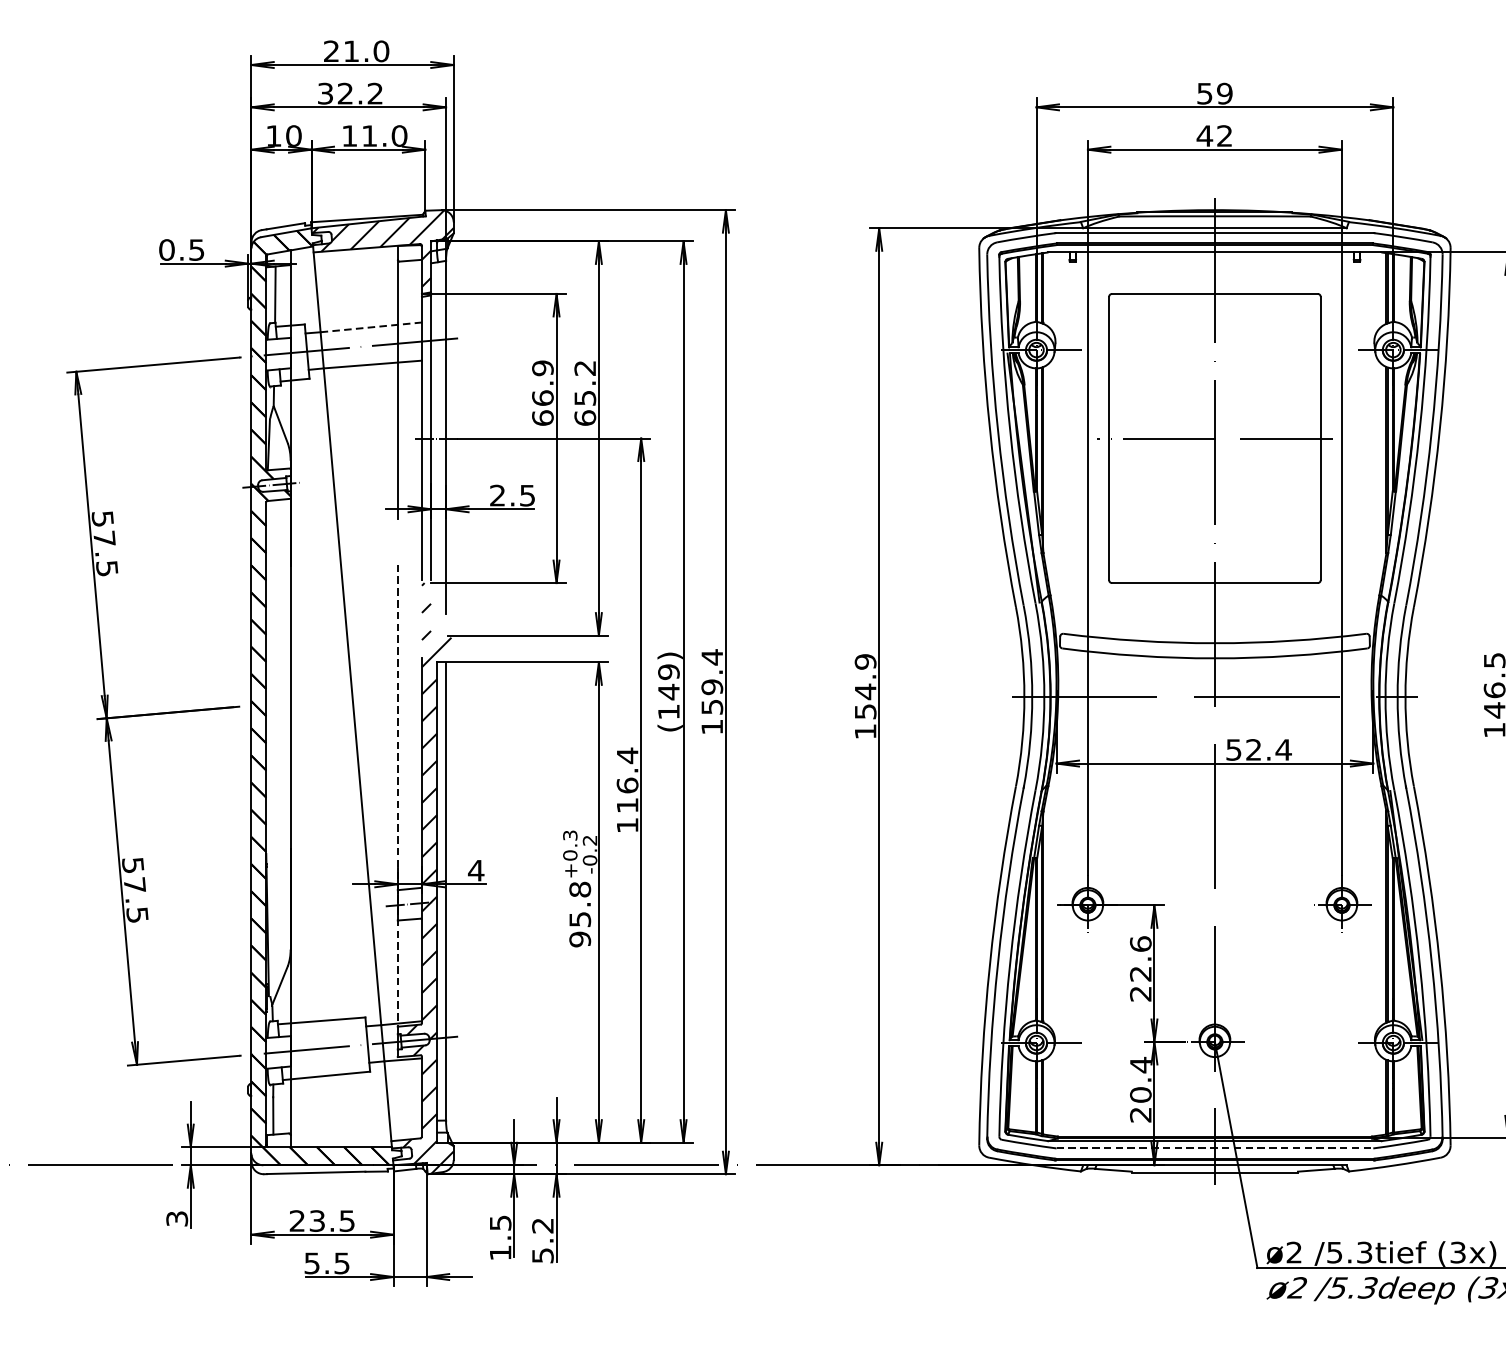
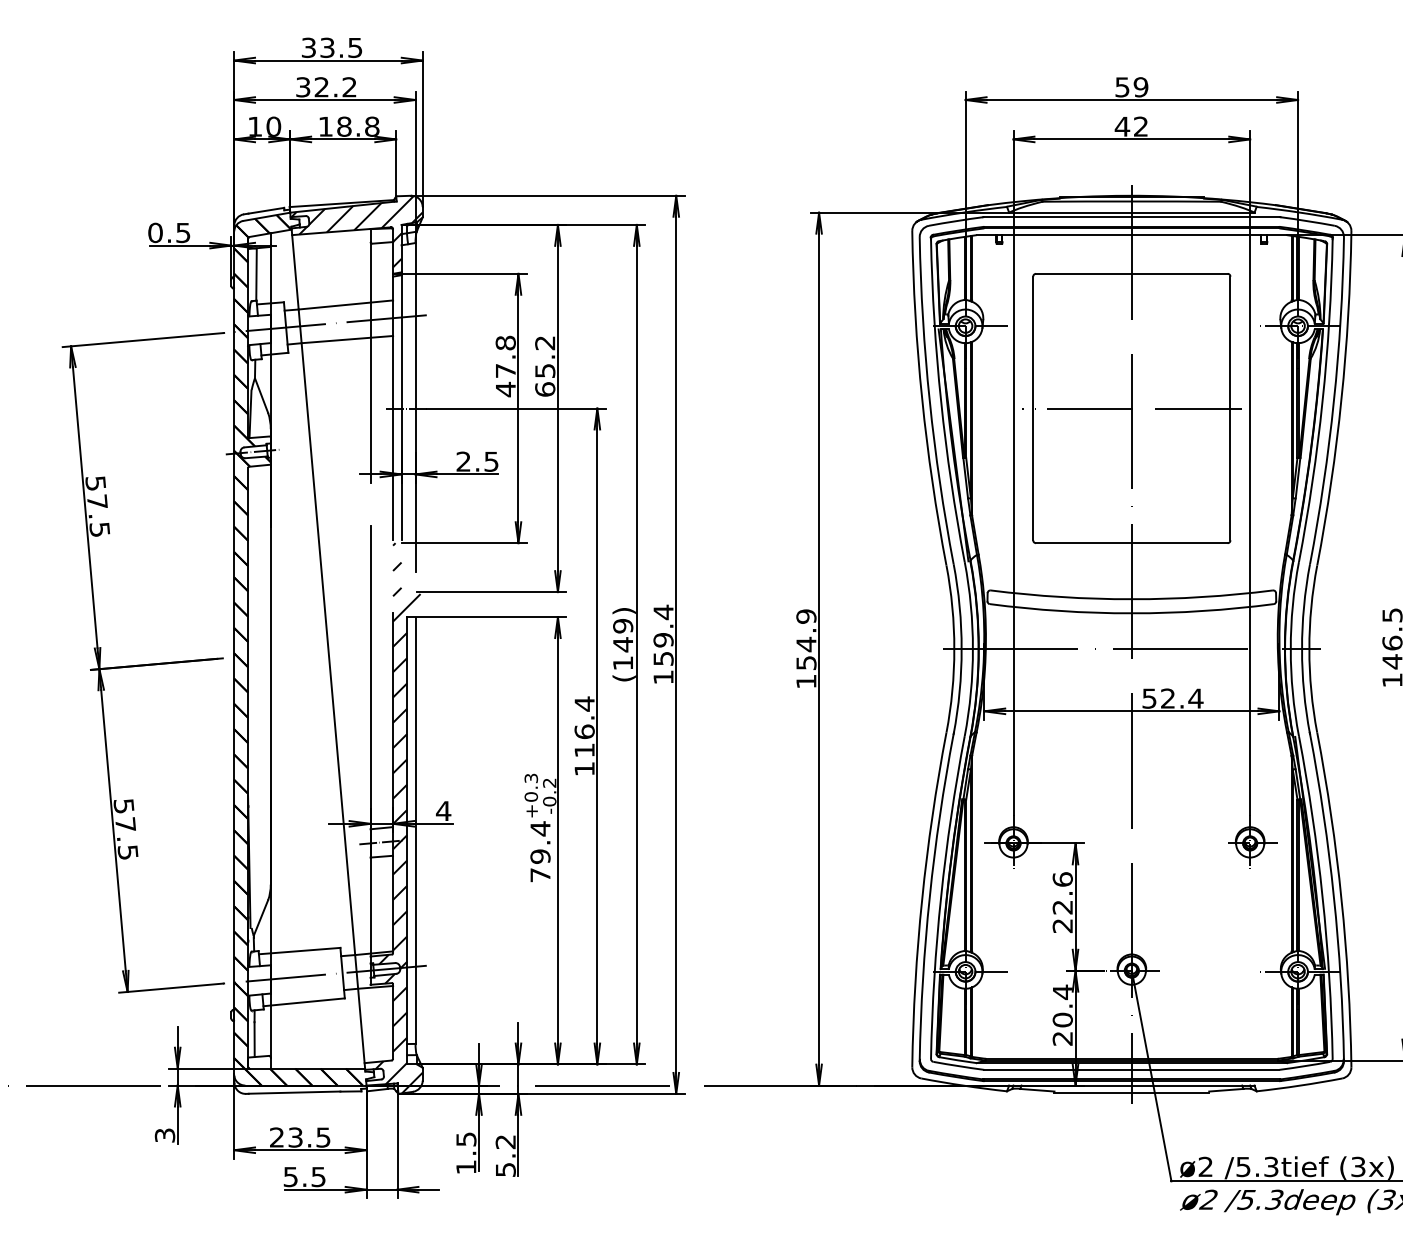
text: (355, 51) -> (331, 47), 21.0 -> 33.5
text: (384, 135) -> (358, 126), 11.0 -> 18.8
line: (371, 326) -> (346, 304), dashed -> solid
text: (542, 393) -> (505, 366), 66.9 -> 47.8
line: (397, 795) -> (370, 741), dashed -> solid
text: (580, 914) -> (540, 851), 95.8 -> 79.4
line: (1214, 1148) -> (1131, 1069), dashed -> solid

